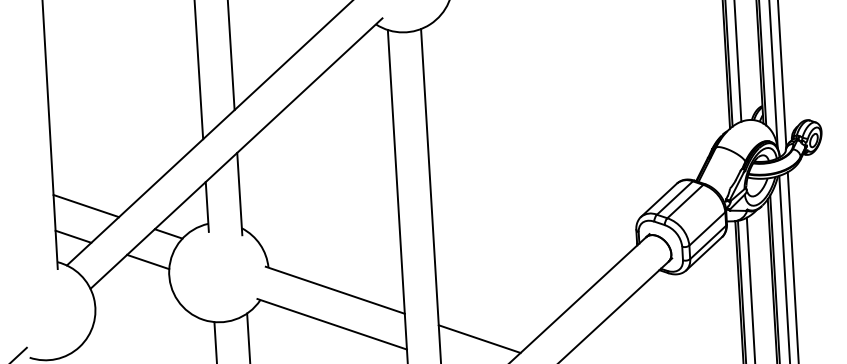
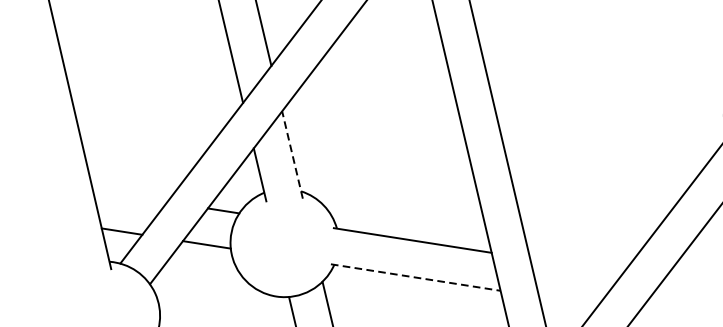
line: (239, 193) -> (292, 154), solid -> dashed
line: (86, 206) -> (130, 196), removed
line: (332, 324) -> (416, 277), solid -> dashed
line: (479, 338) -> (576, 265), removed

